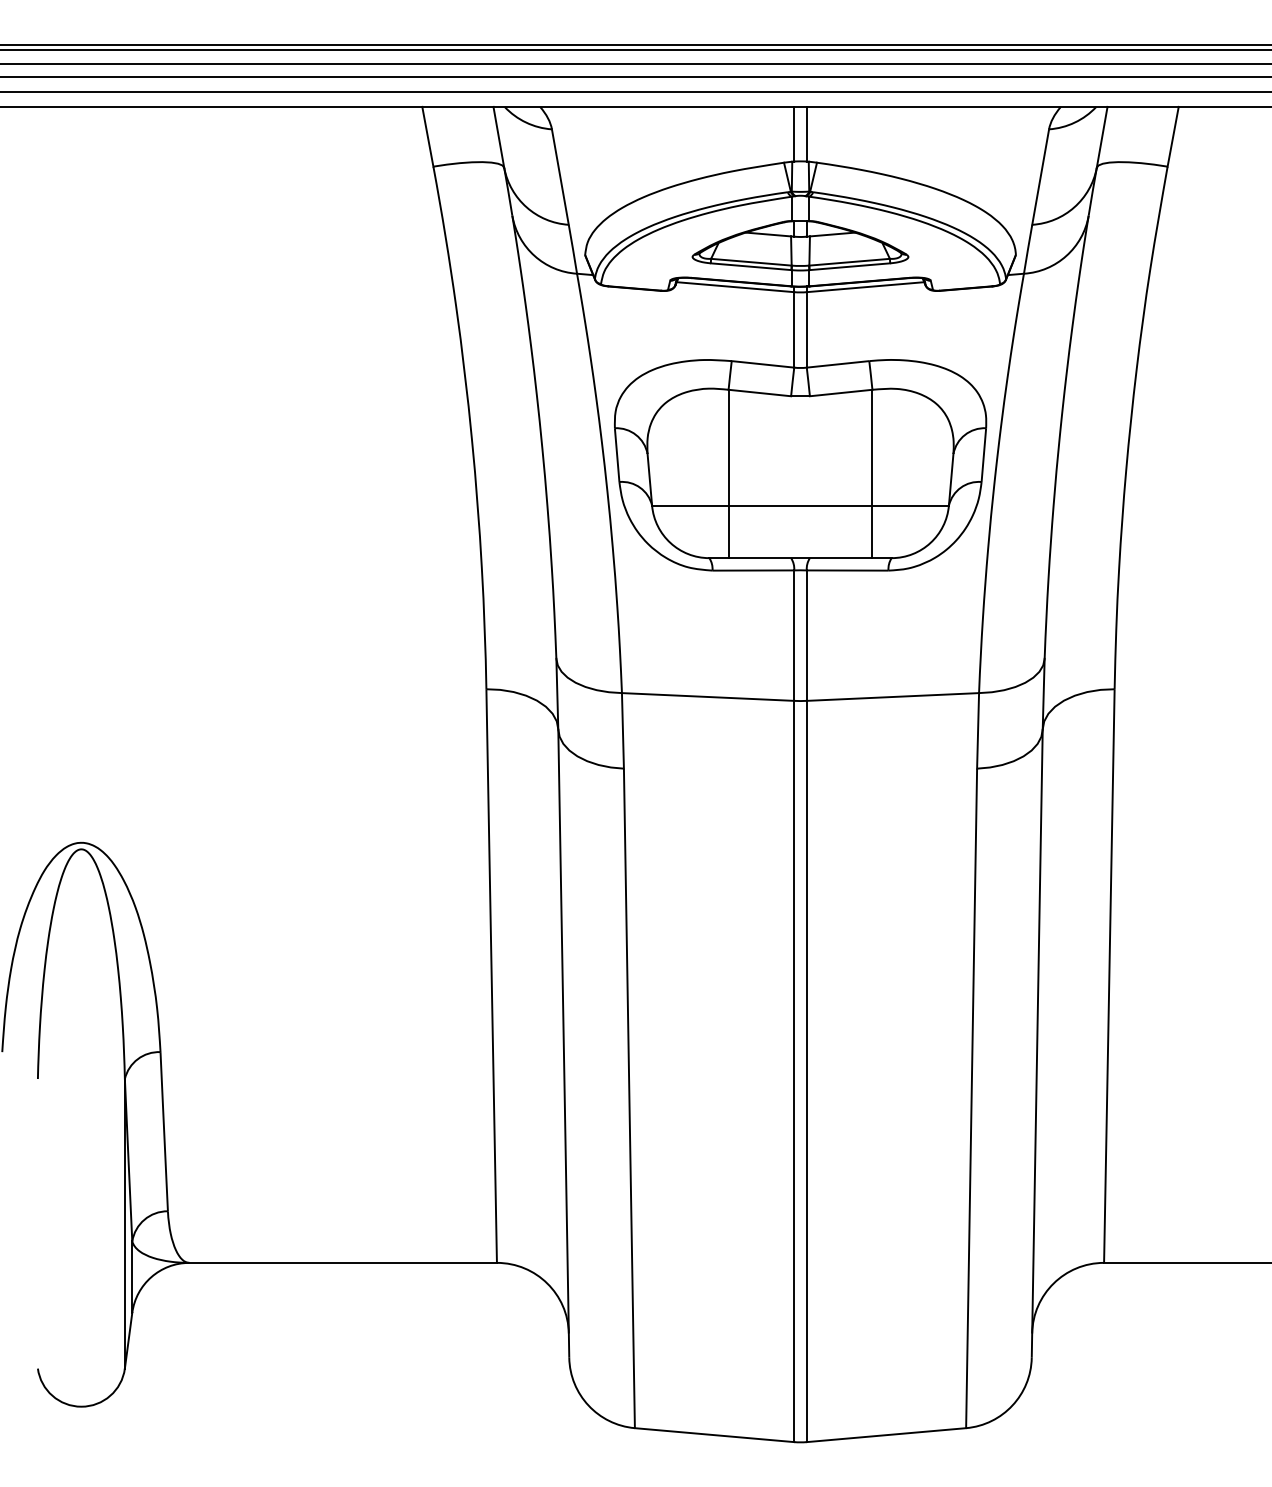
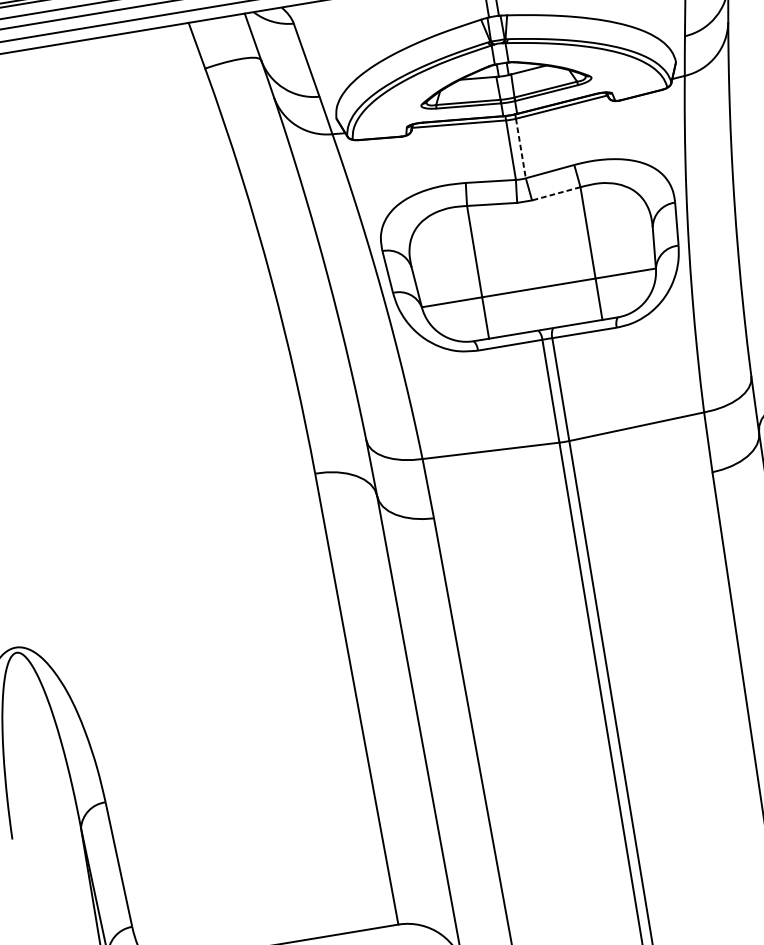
line: (806, 329) -> (520, 148), solid -> dashed
line: (840, 393) -> (555, 194), solid -> dashed

